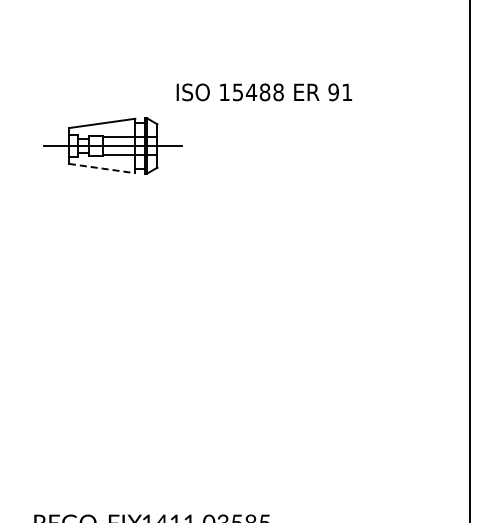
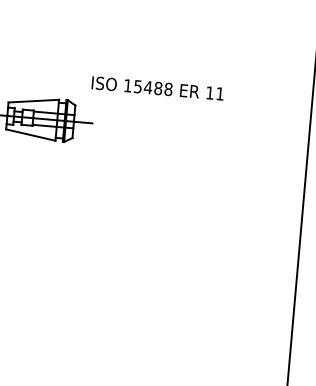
text: (333, 92) -> (209, 93), 91 -> 11
line: (102, 168) -> (31, 135), dashed -> solid

